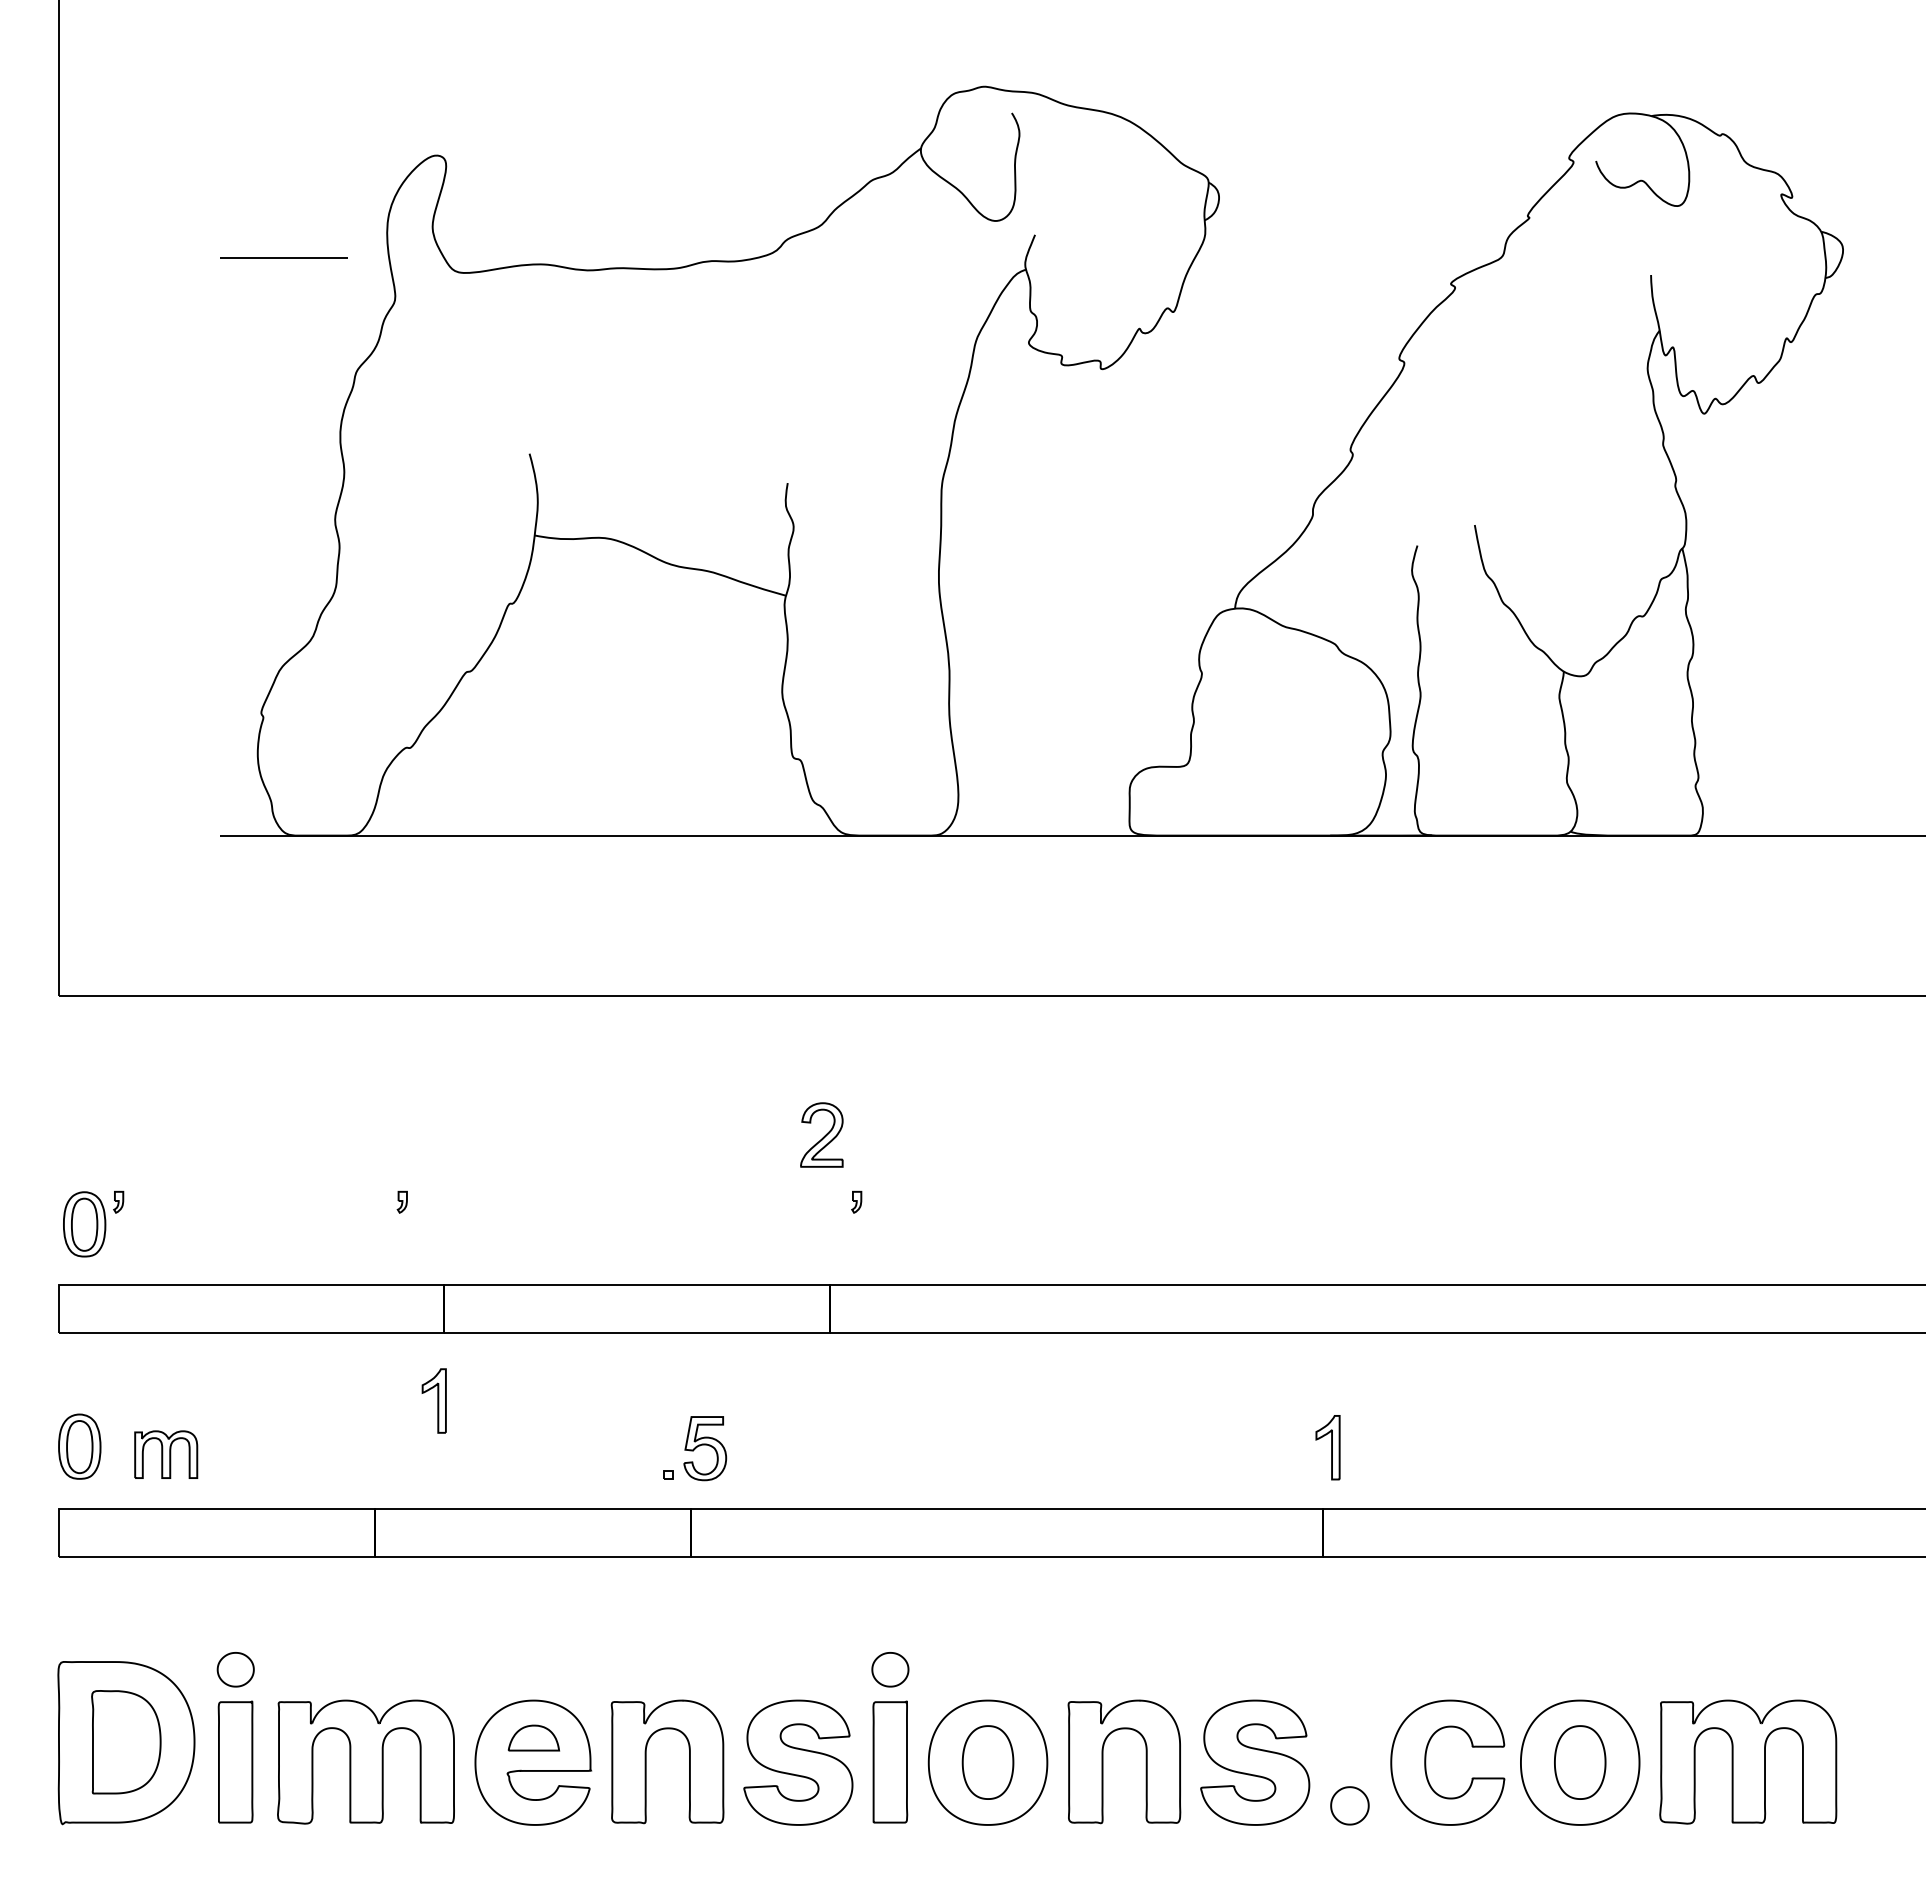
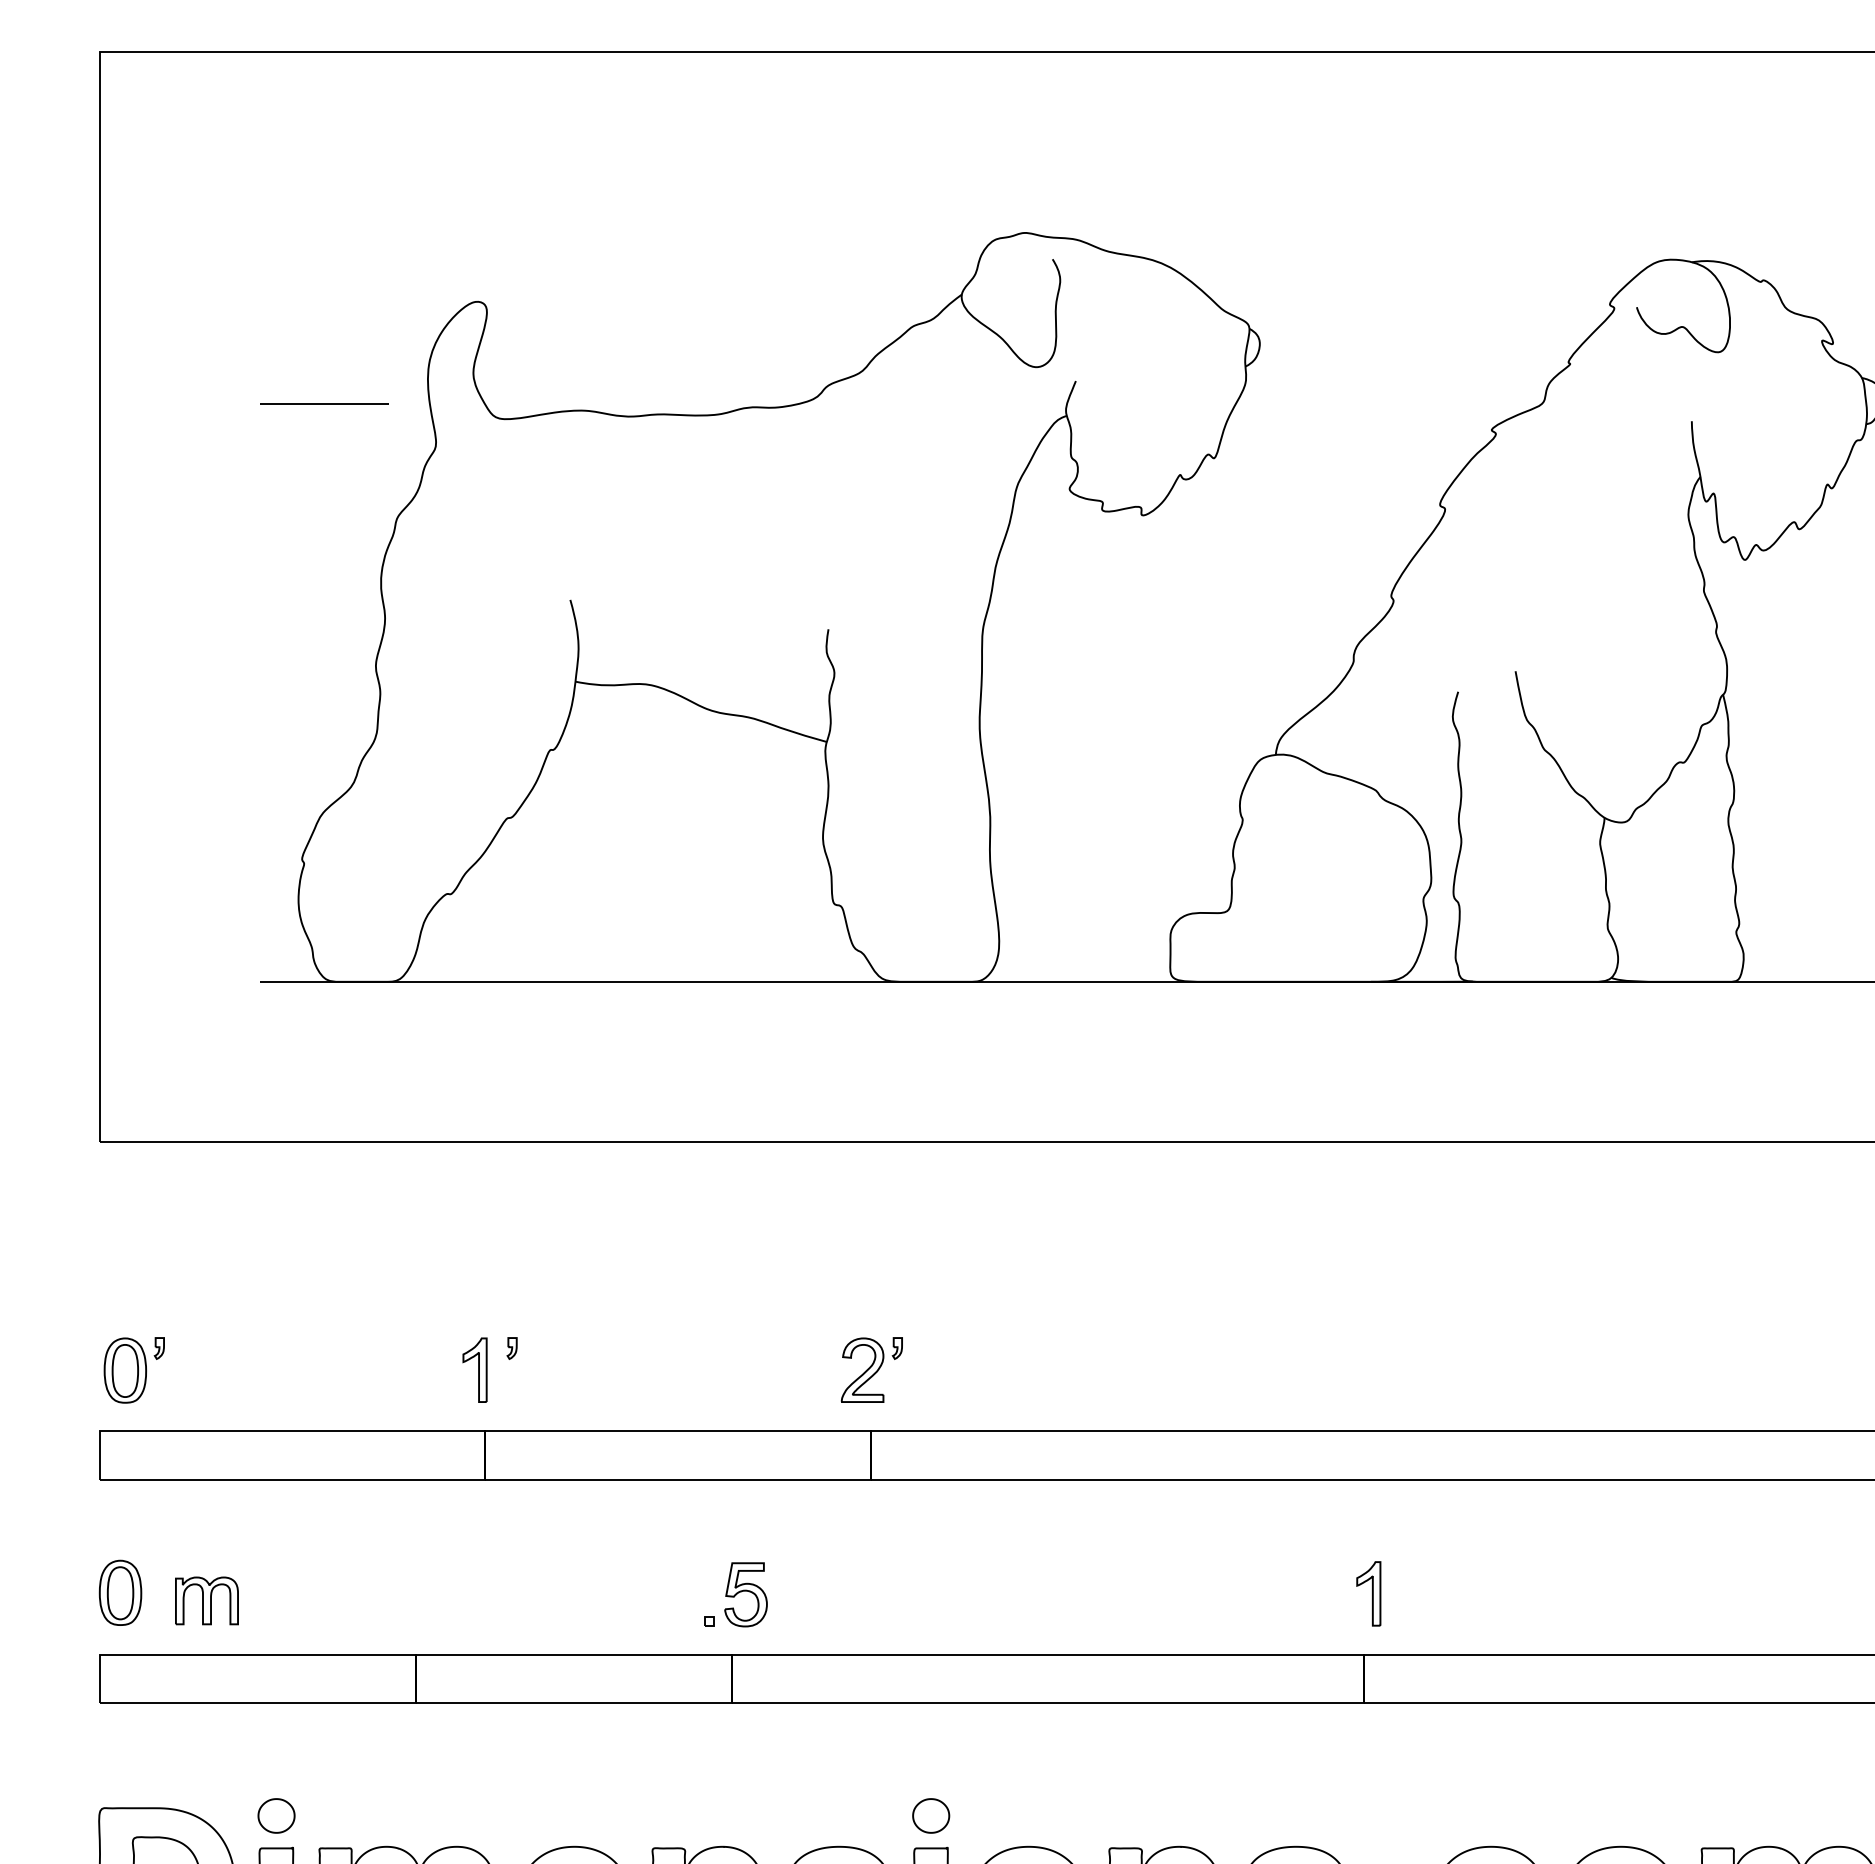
part: (821, 1134) -> (862, 1369), moved
part: (401, 1201) -> (511, 1347), moved
part: (433, 1400) -> (474, 1369), moved

